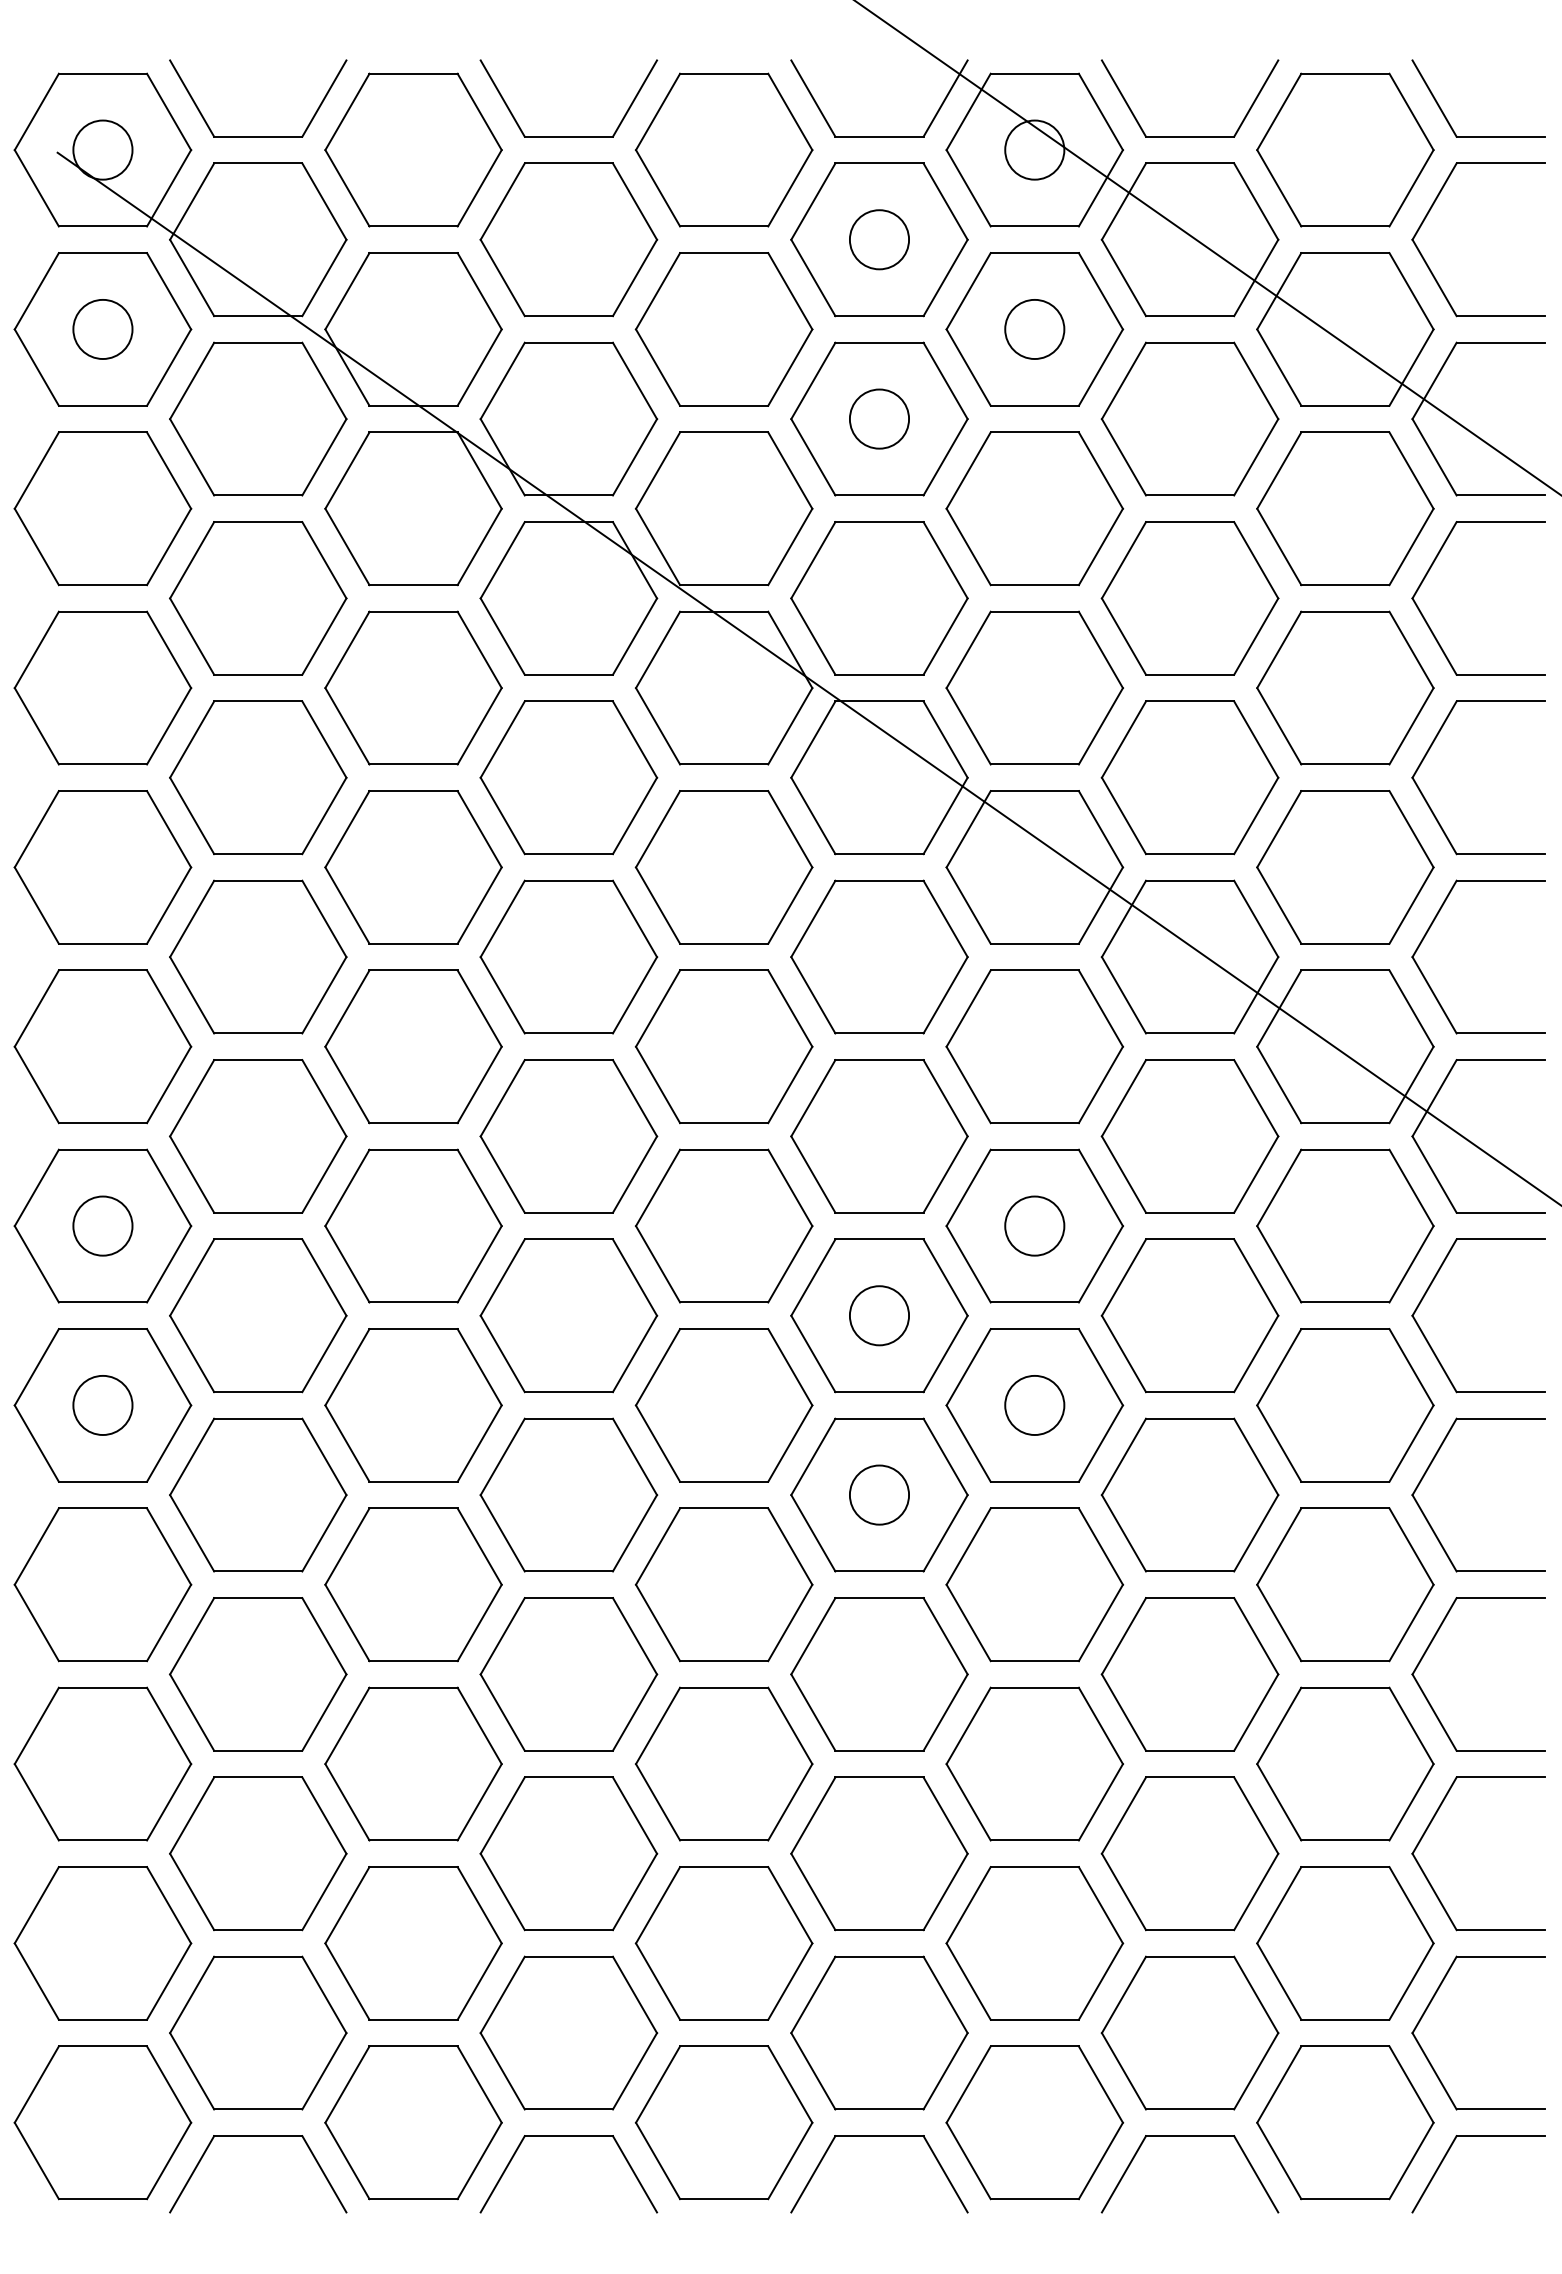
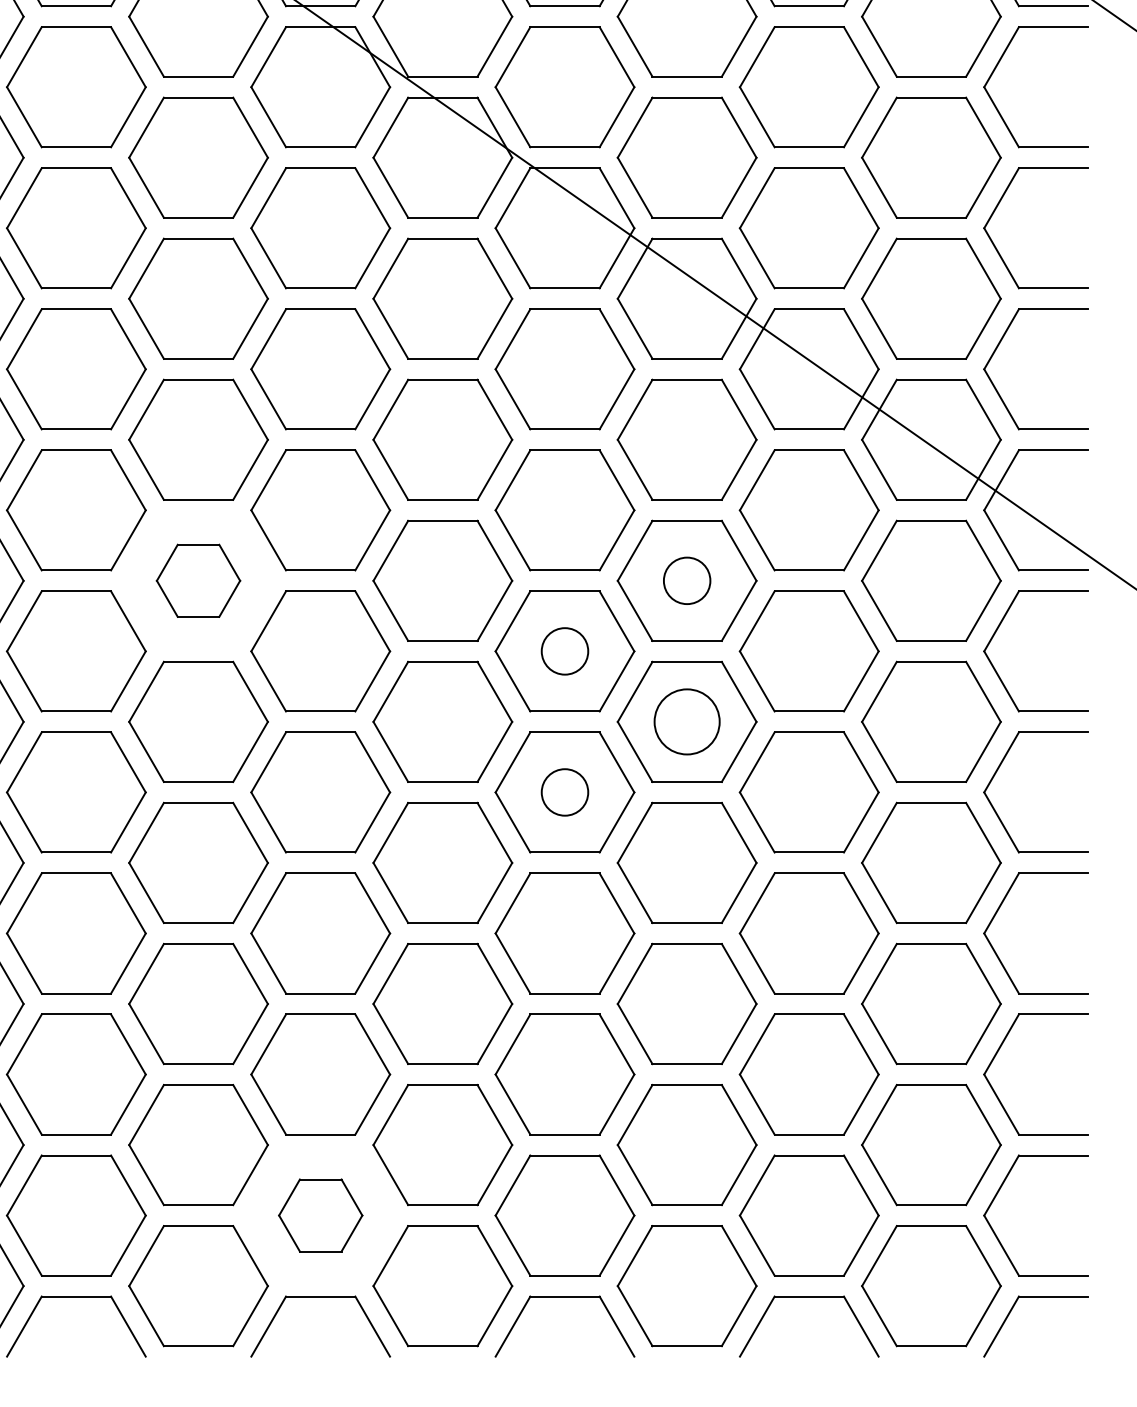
part: (413, 1225) -> (198, 580), size x0.6
circle: (1034, 1405) -> (686, 721), size x1.4
part: (568, 2032) -> (320, 1215), size x0.6

